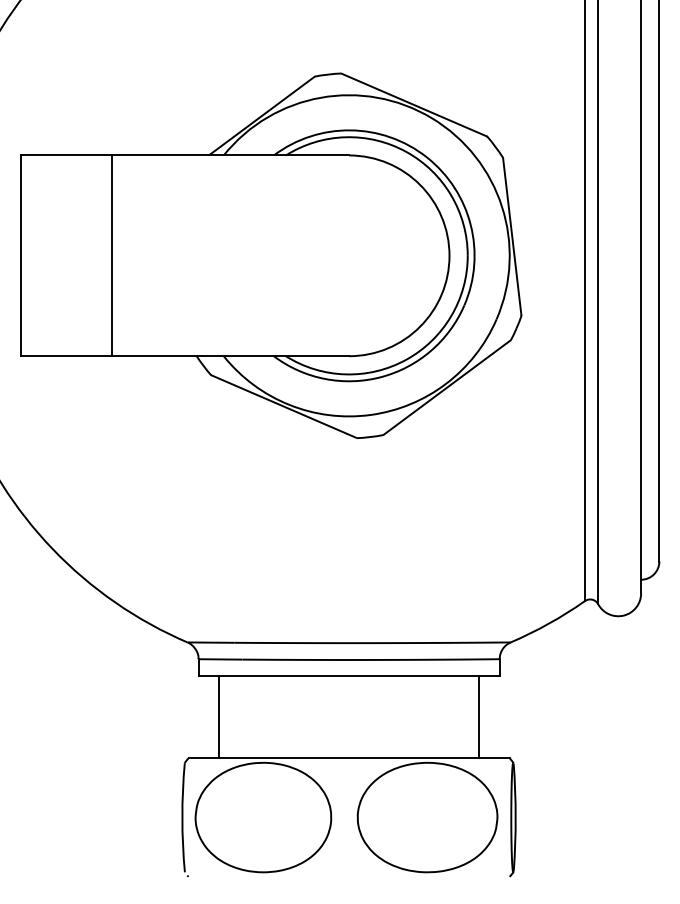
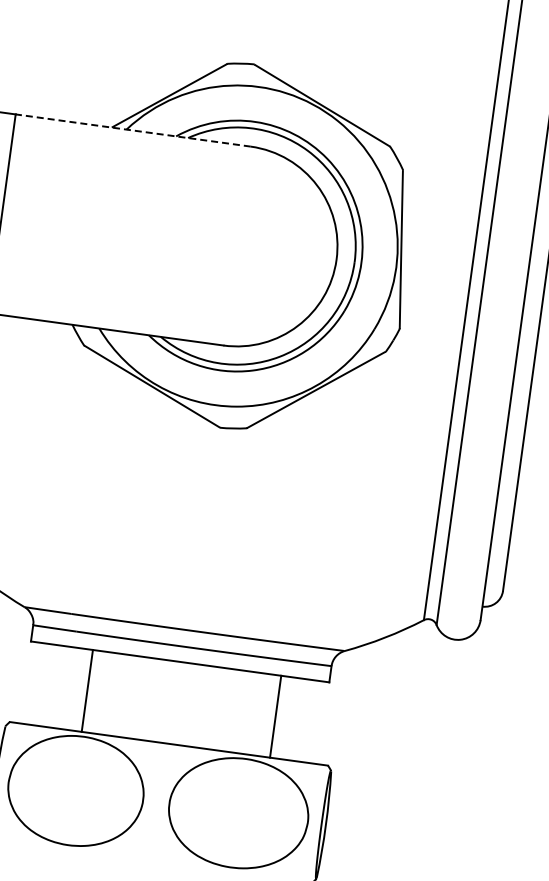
line: (230, 155) -> (133, 130), solid -> dashed
line: (219, 716) -> (87, 690), moved
line: (479, 716) -> (276, 716), moved

